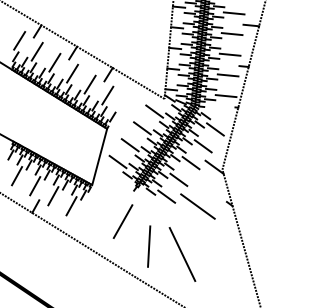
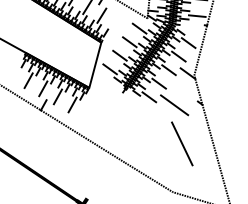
line: (122, 221) -> (113, 117), removed
line: (149, 246) -> (135, 137), removed
line: (182, 254) -> (182, 143), moved

